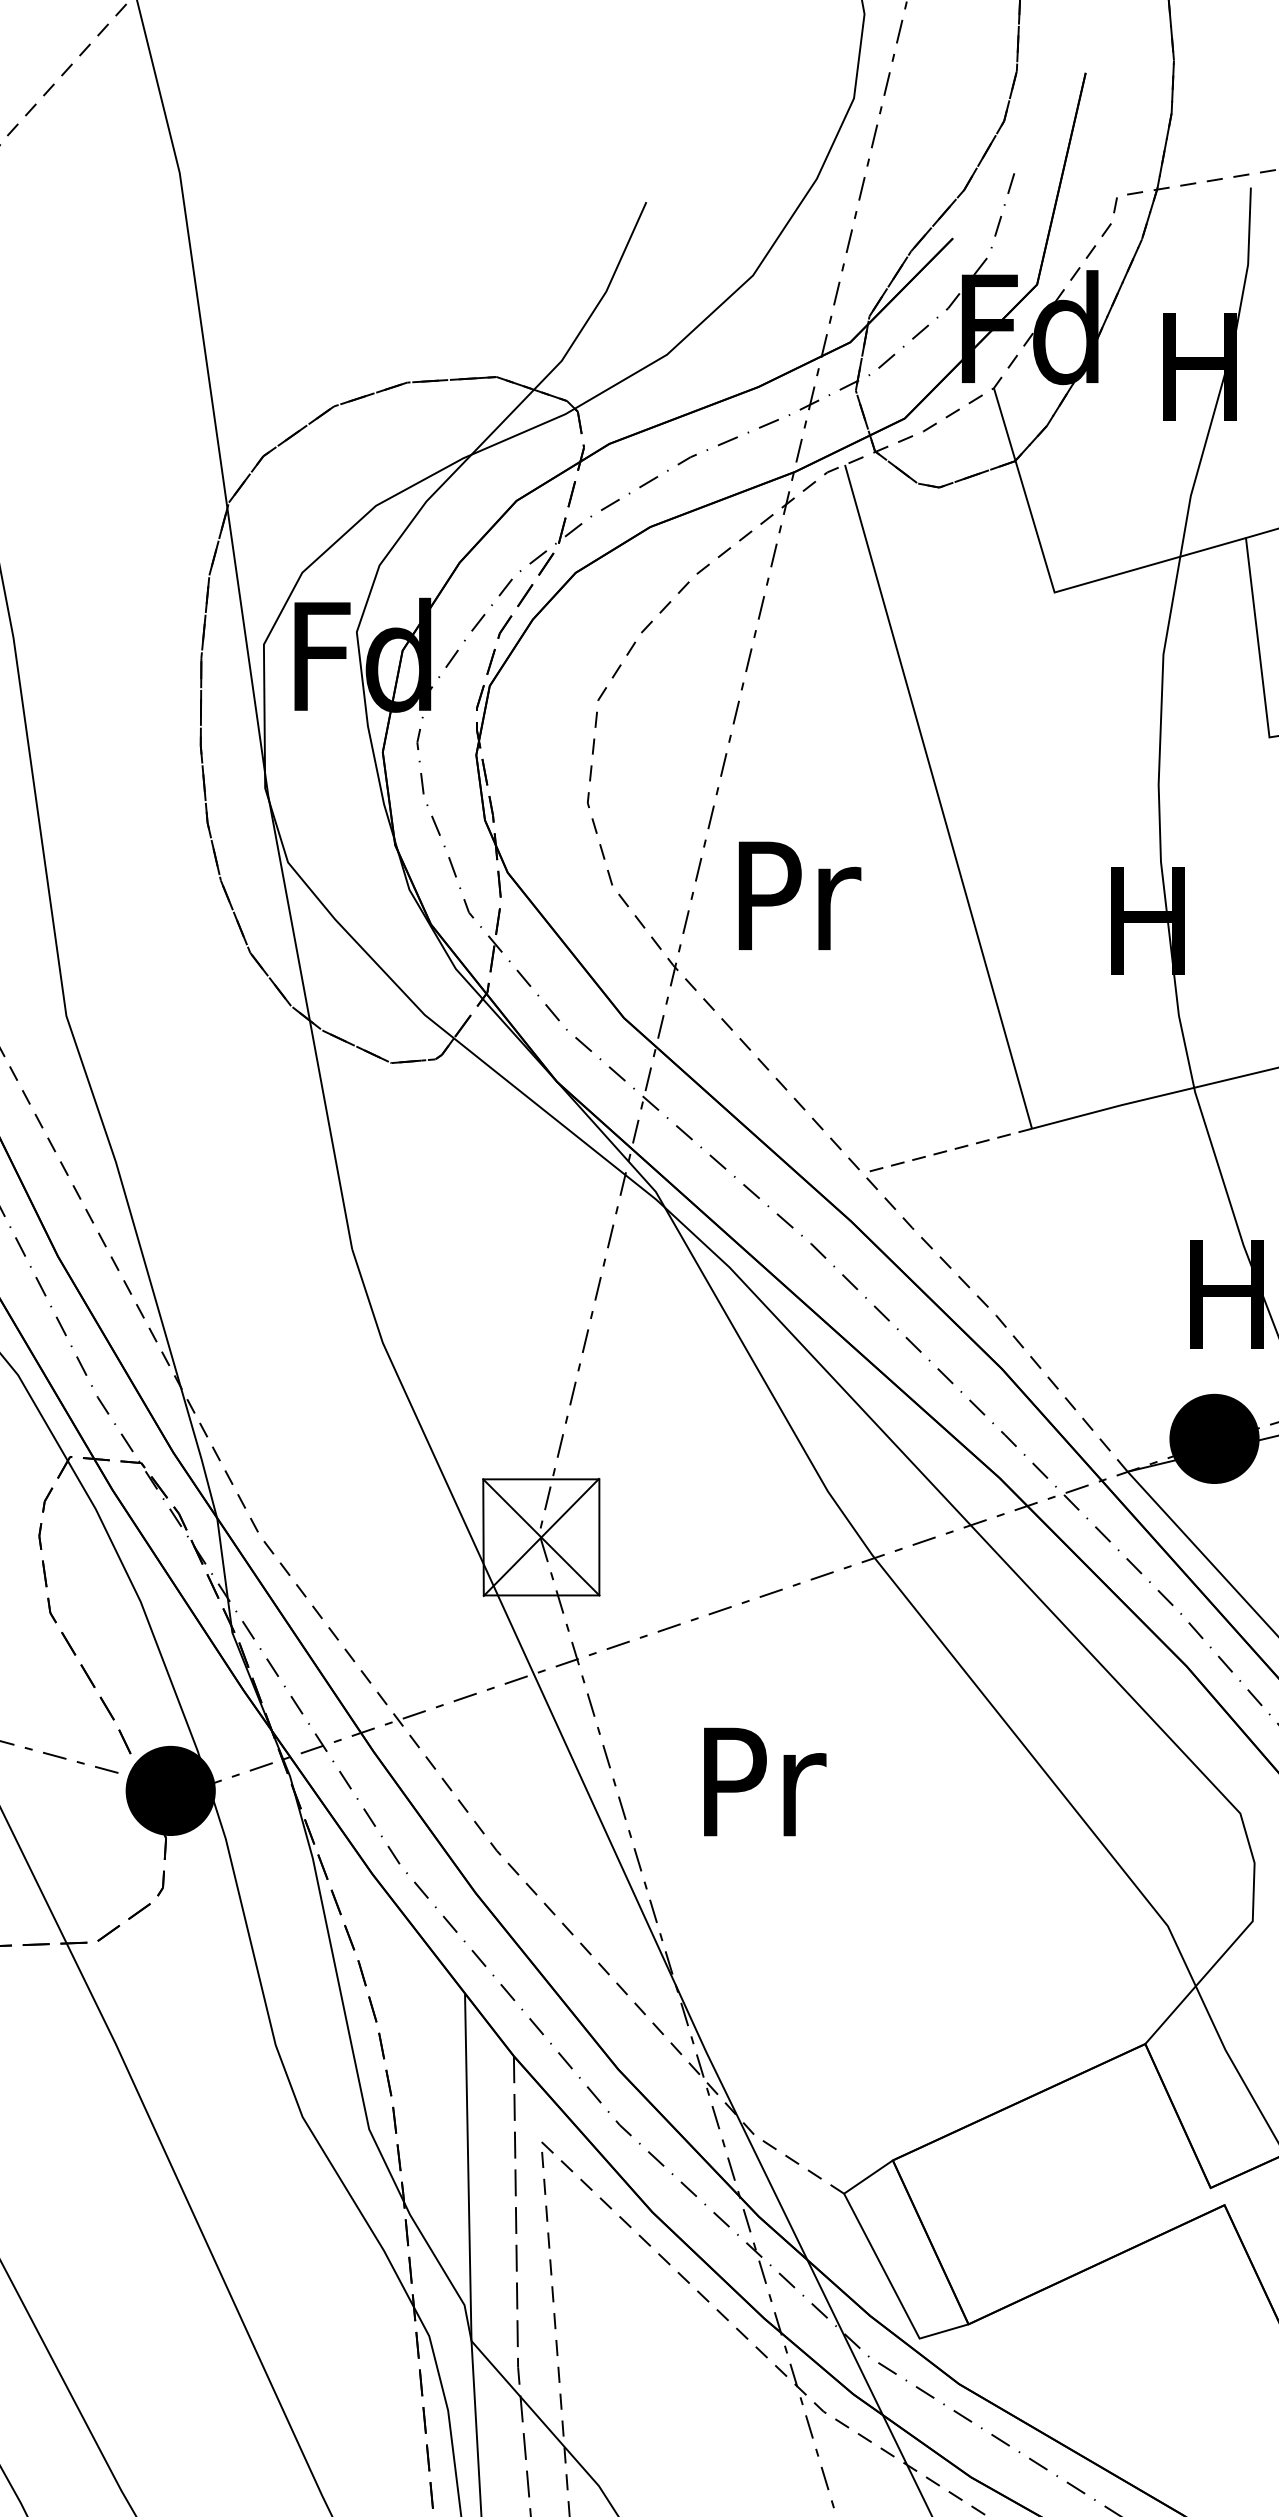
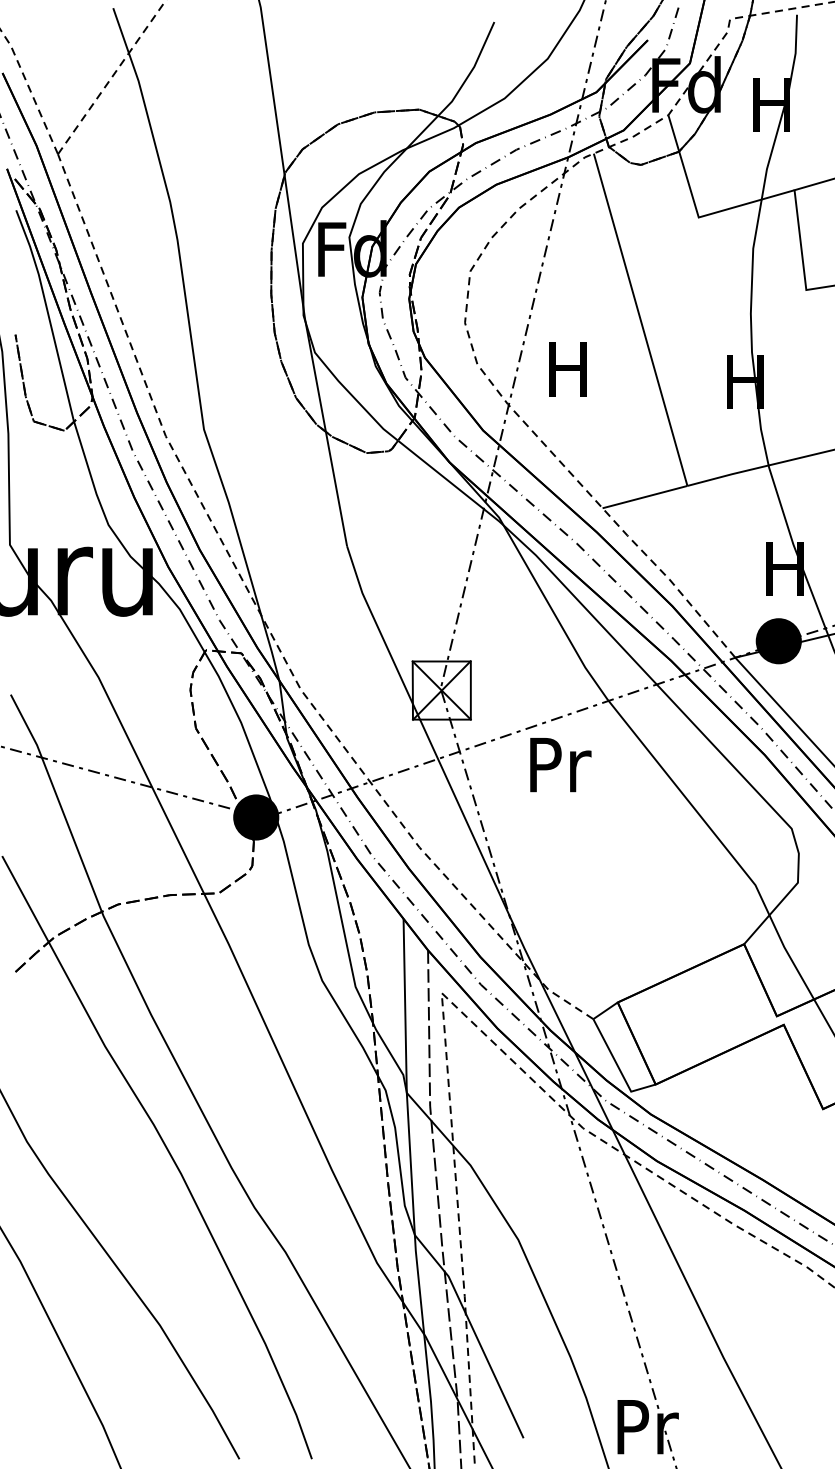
text: (798, 896) -> (570, 369), Pr -> H
line: (948, 1151) -> (645, 497), dashed -> solid
text: (764, 1782) -> (560, 765), moved

